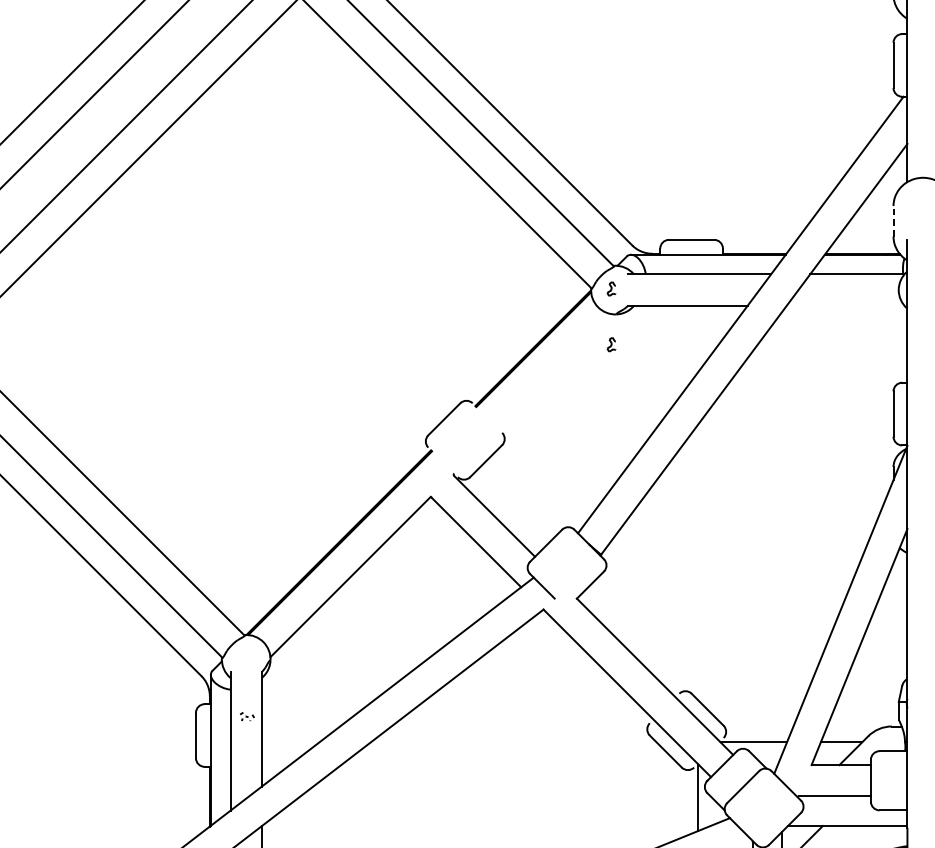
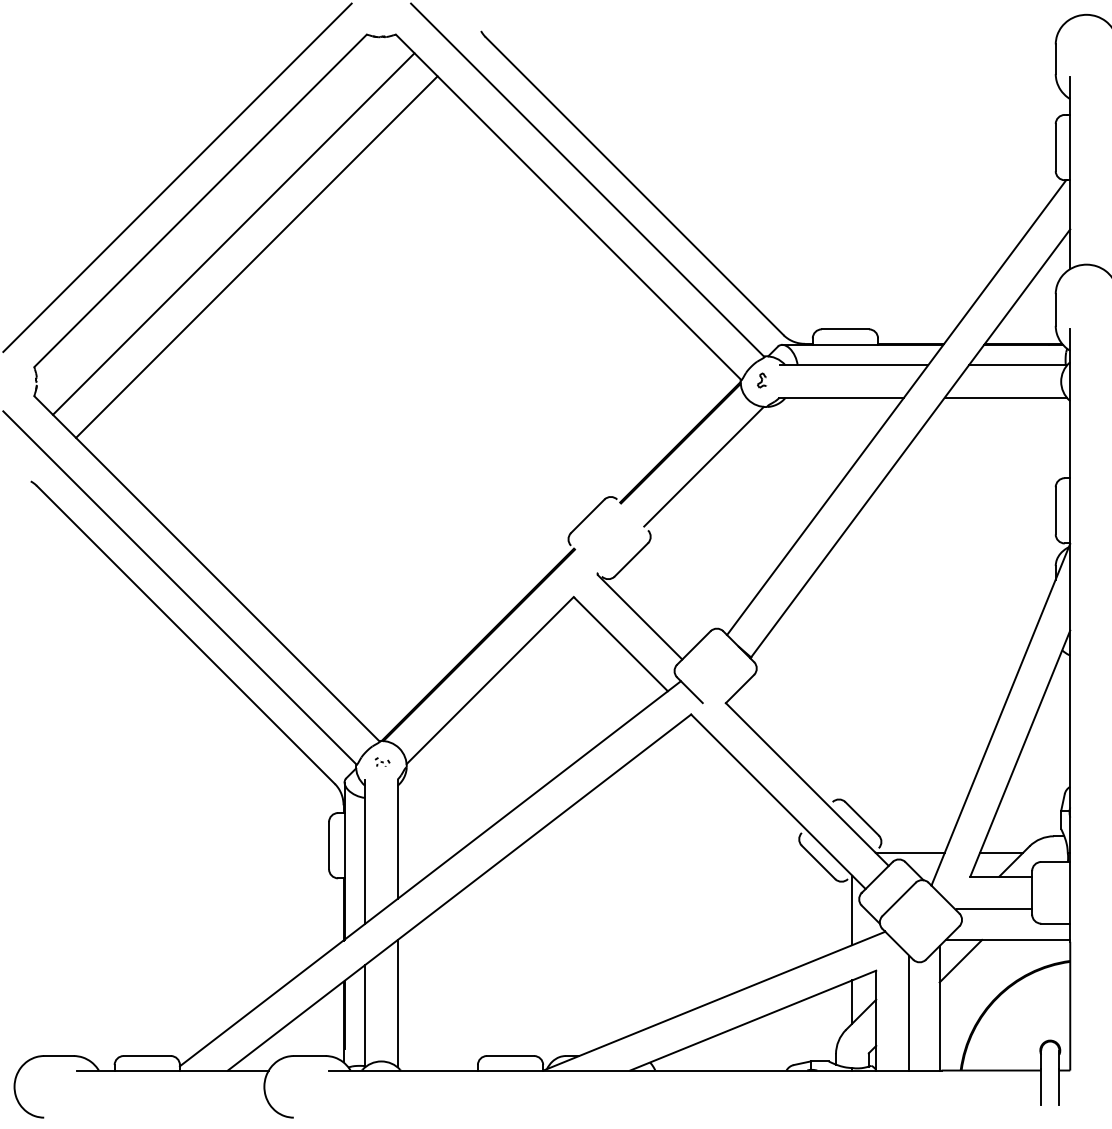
line: (893, 220) -> (1055, 309), dashed -> solid
line: (845, 305) -> (1005, 397), added
part: (612, 344) -> (762, 438), removed
line: (555, 371) -> (703, 466), added
part: (247, 716) -> (382, 761), moved

